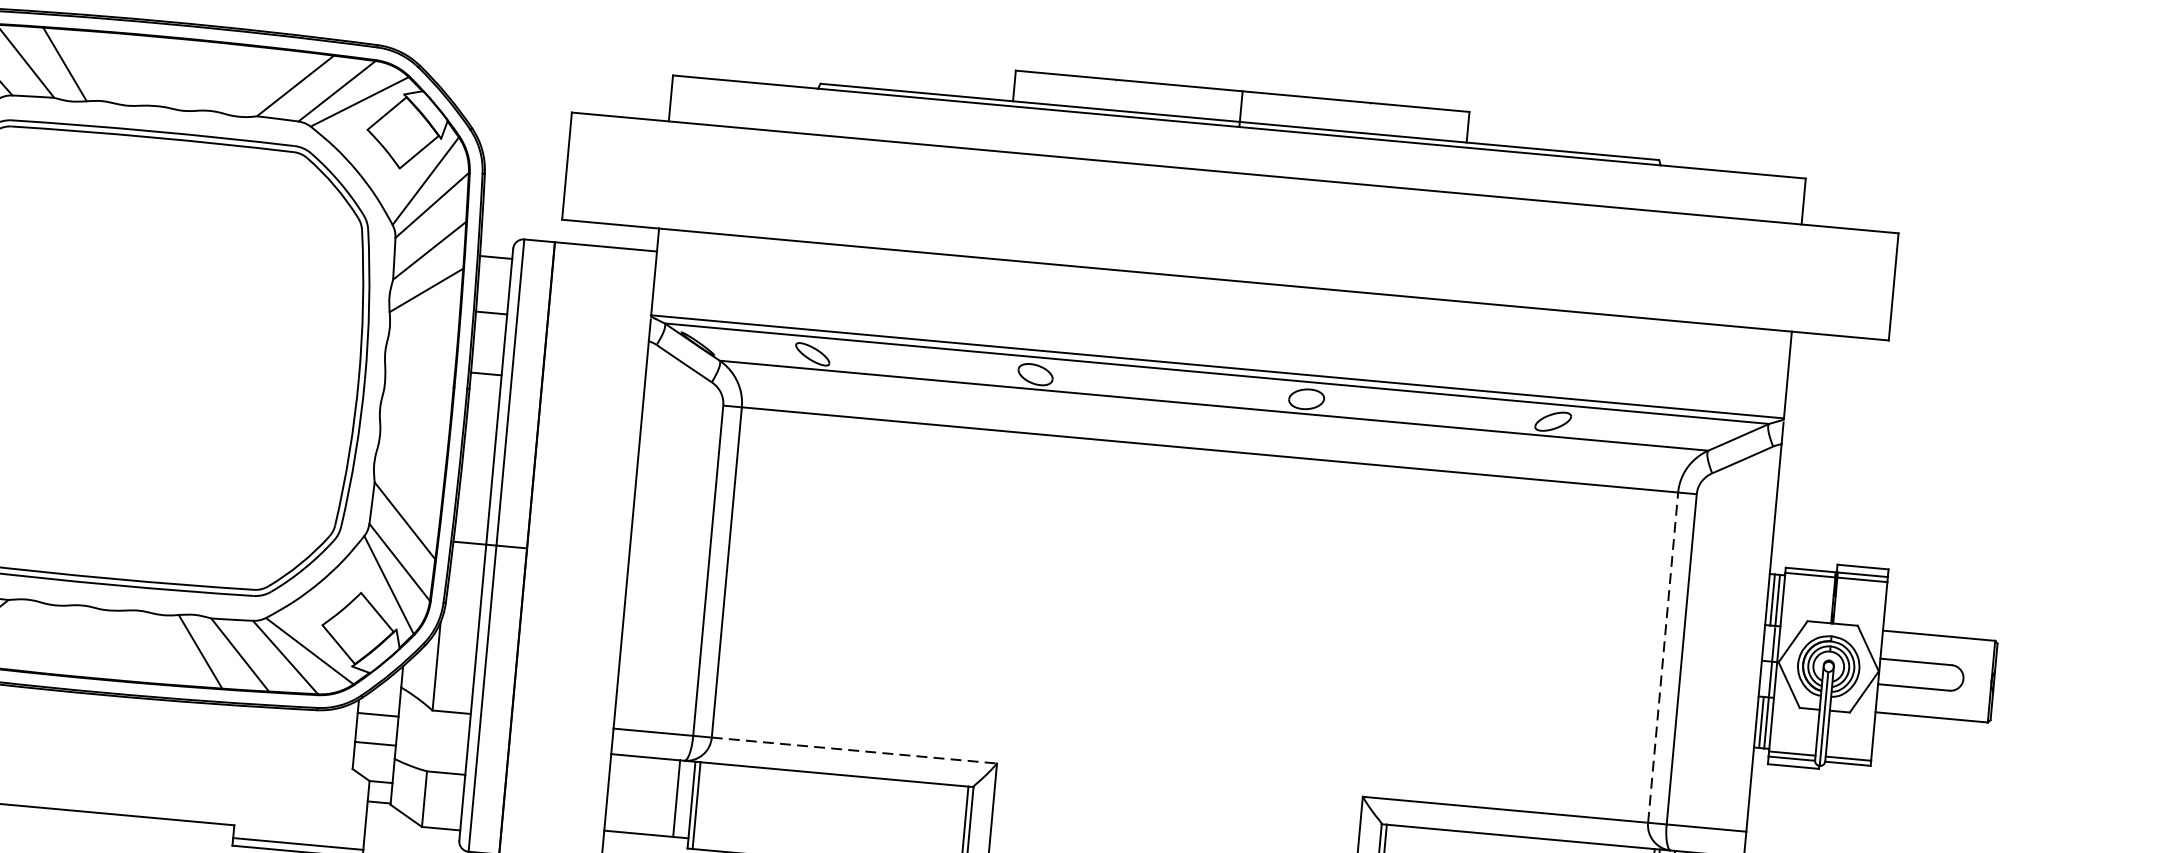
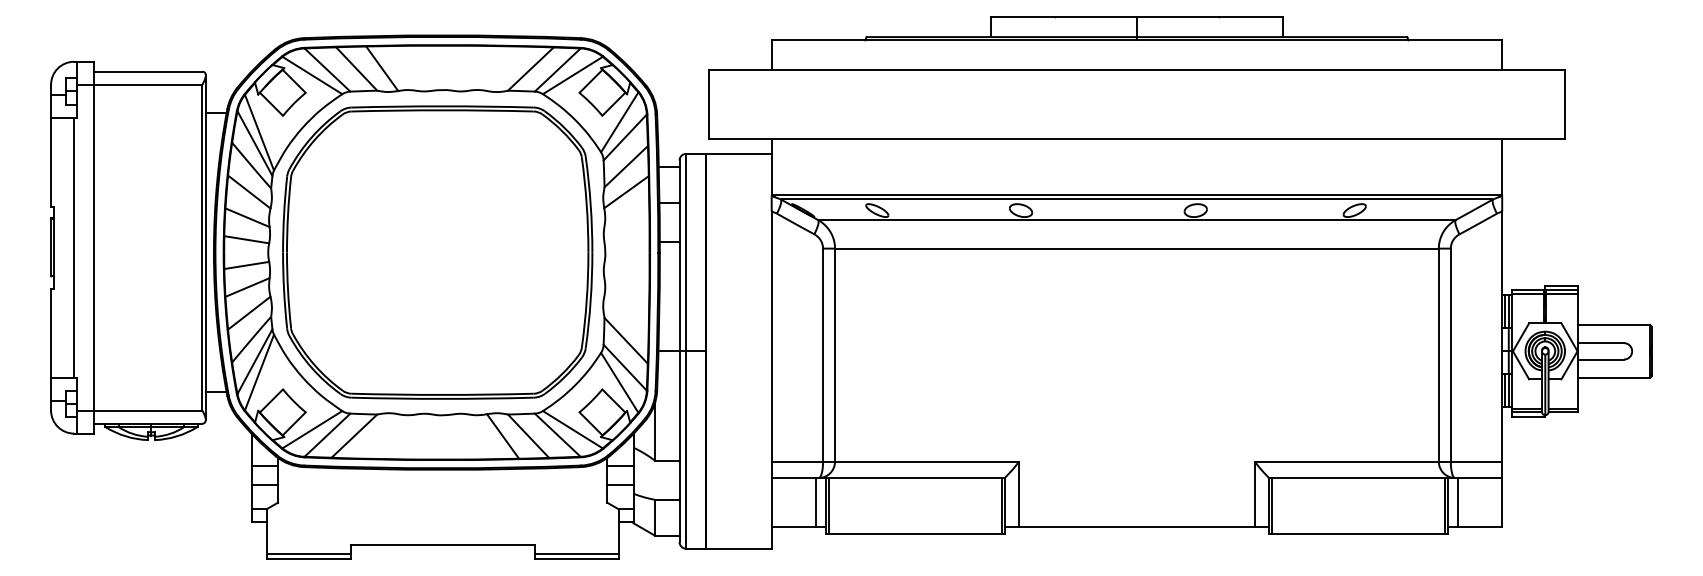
line: (1662, 656) -> (1438, 354), dashed -> solid
line: (855, 750) -> (927, 461), dashed -> solid

